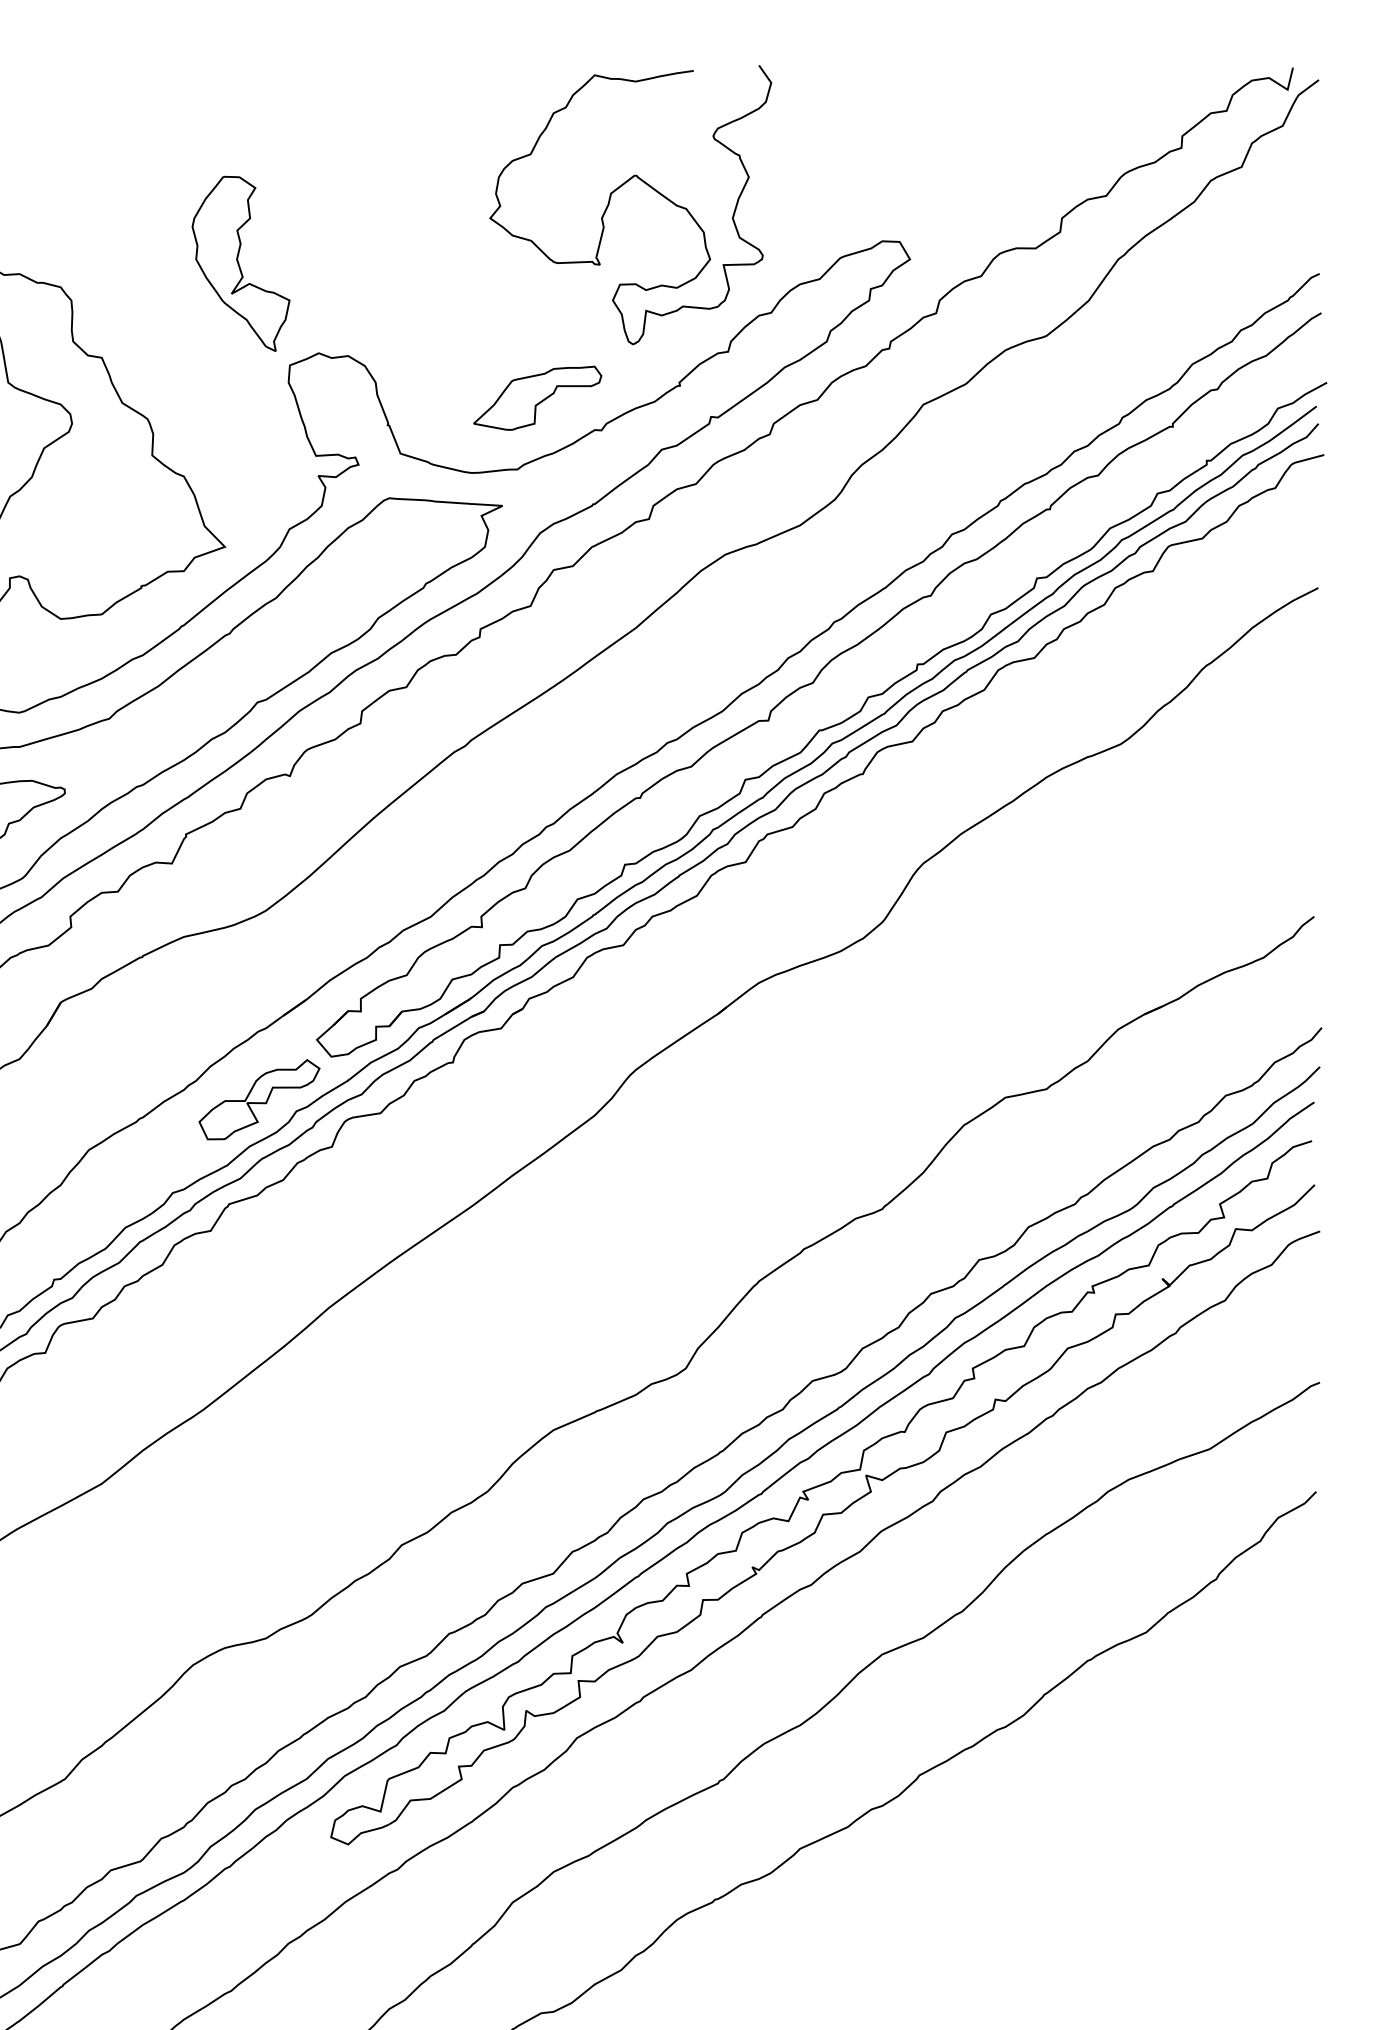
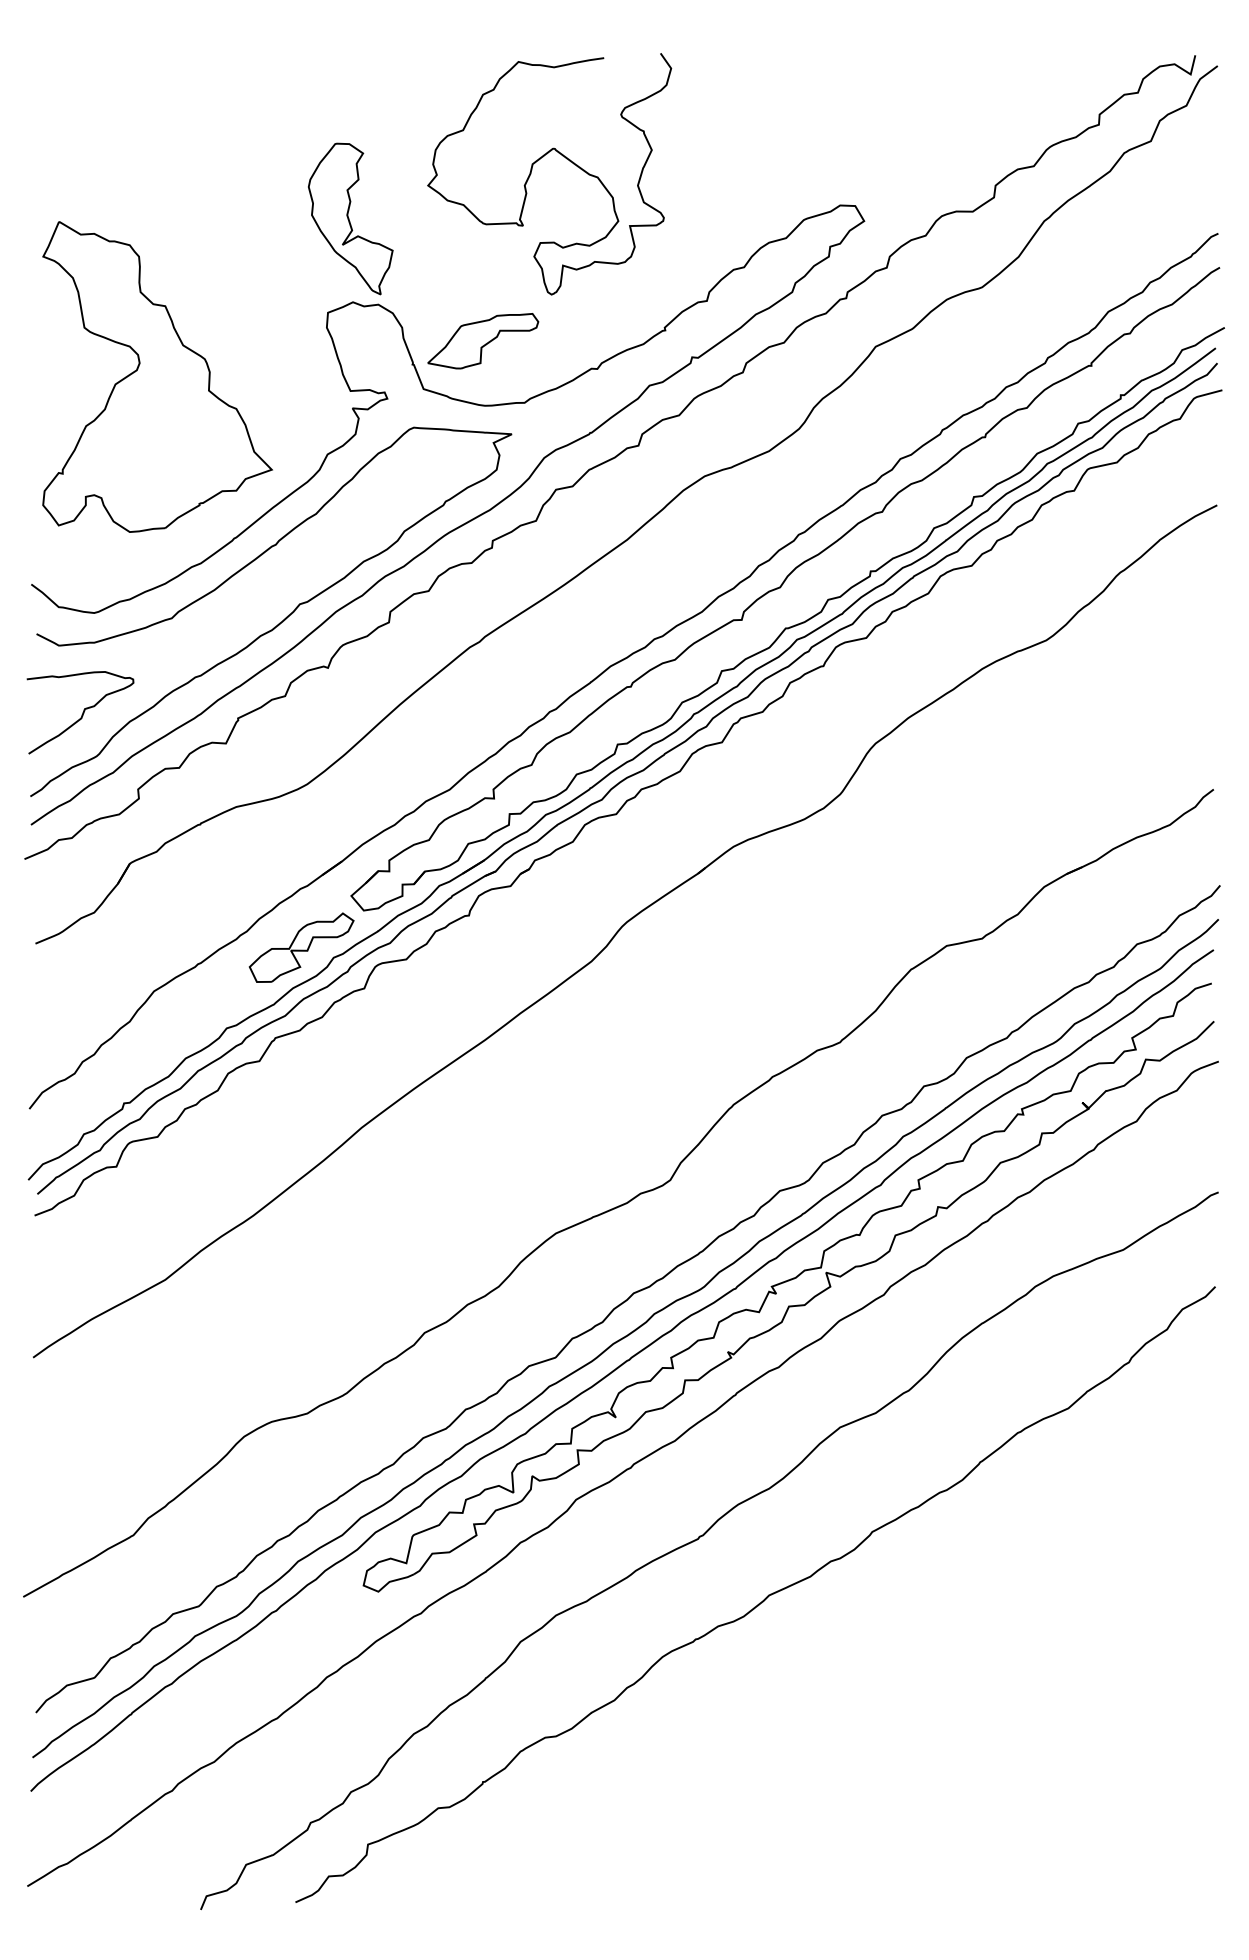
curve: (618, 189) -> (539, 160), moved
part: (240, 263) -> (350, 218), moved
part: (538, 398) -> (483, 341), moved

